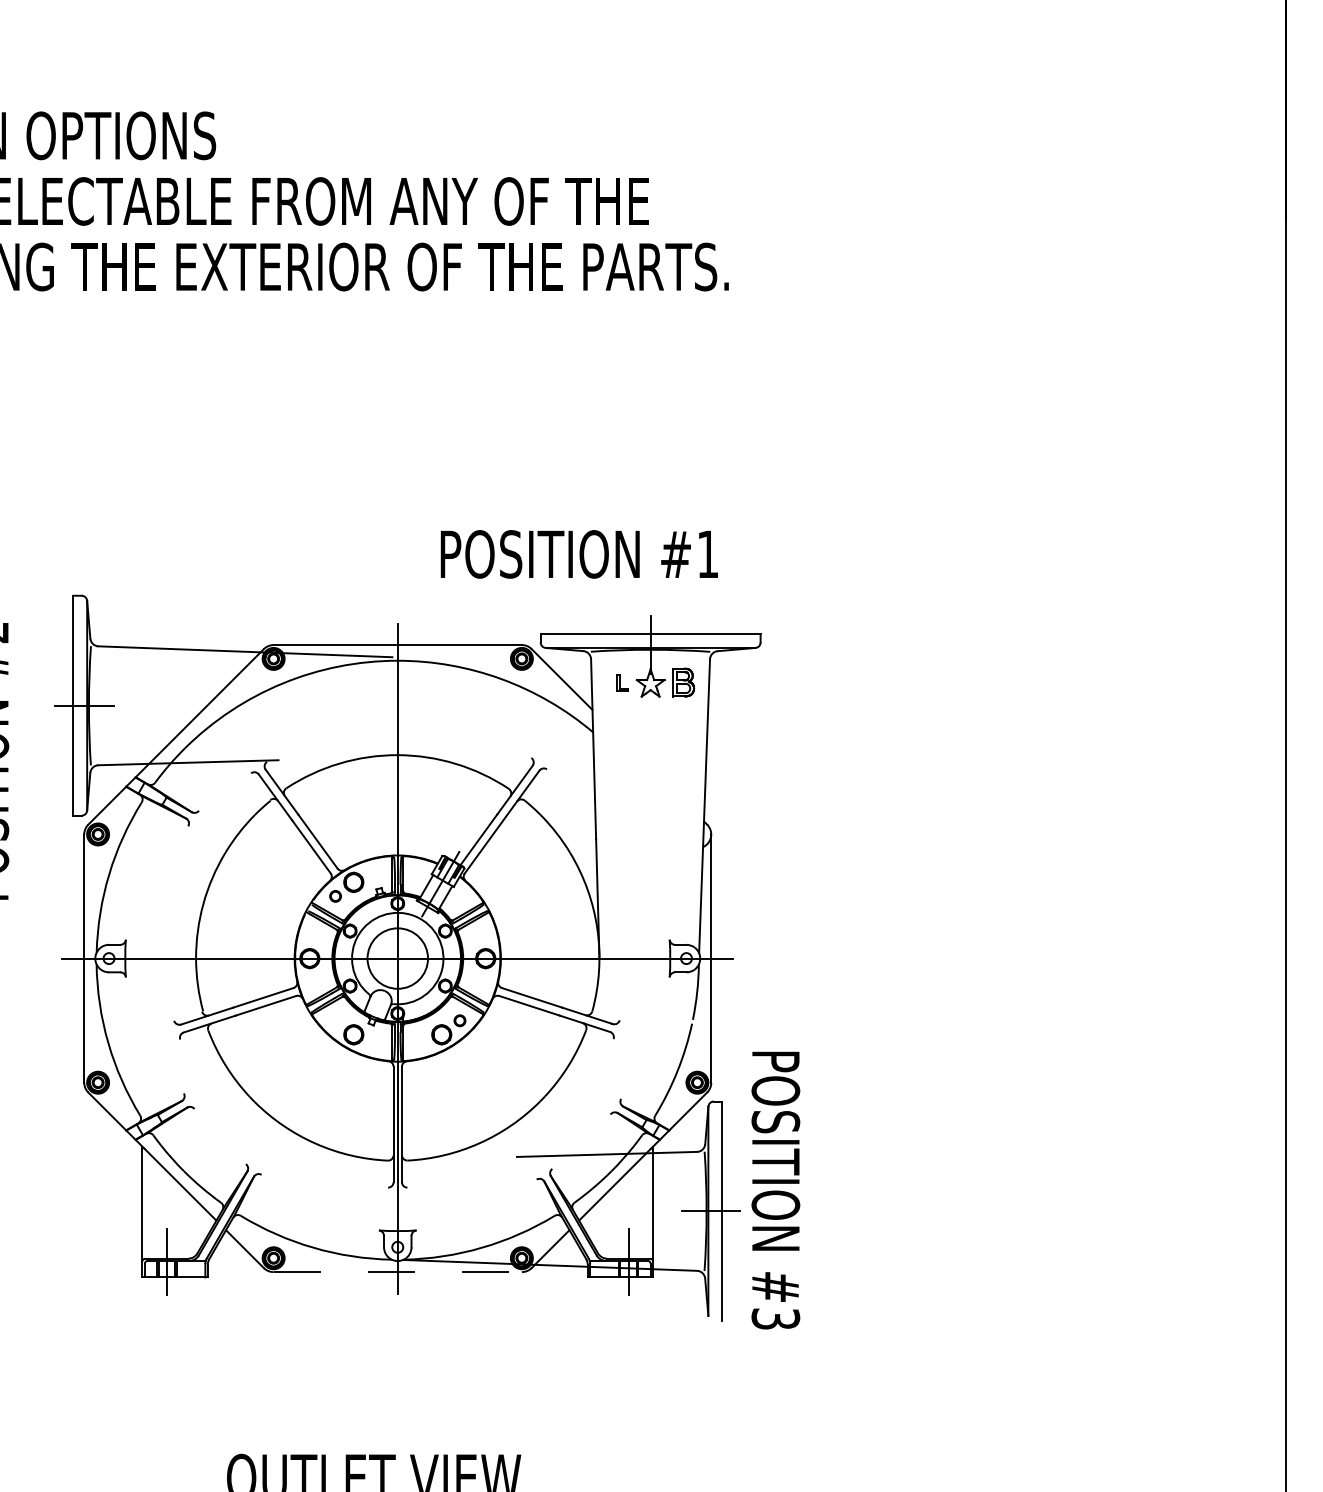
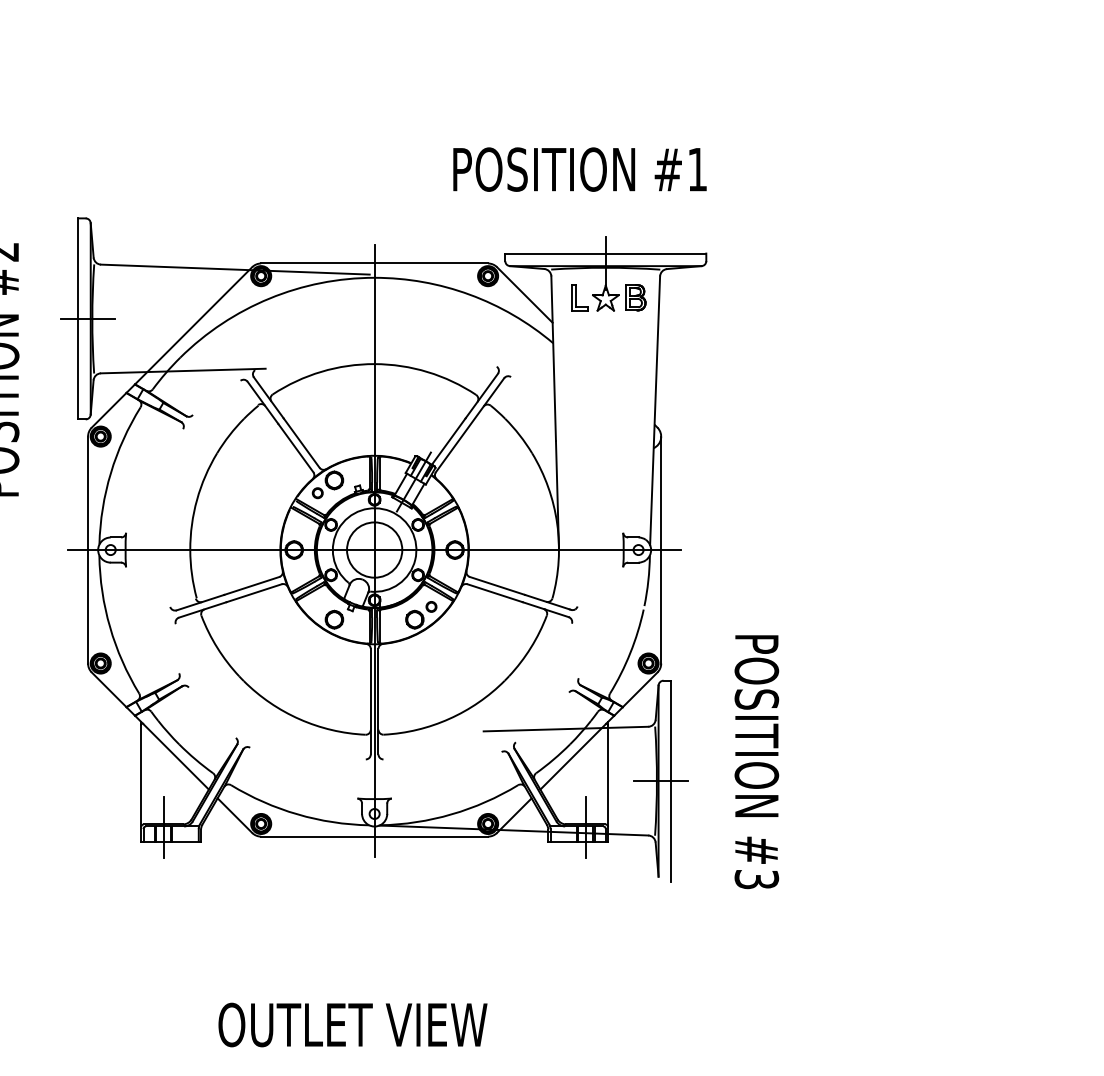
text: (578, 554) -> (579, 169), moved
part: (622, 682) -> (580, 297), size x1.67
text: (775, 1190) -> (756, 762), moved
line: (398, 1272) -> (375, 837), dashed -> solid

